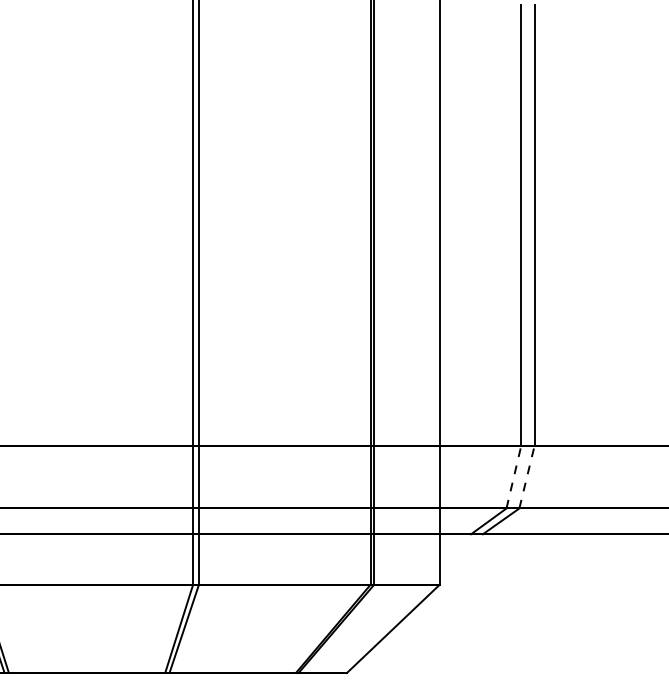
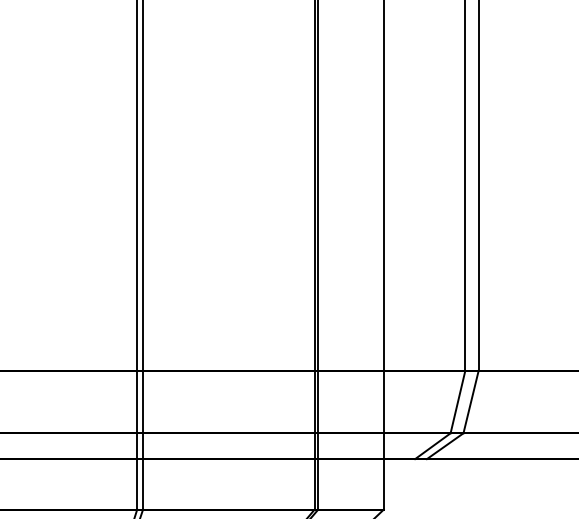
line: (513, 476) -> (457, 401), dashed -> solid
line: (527, 476) -> (471, 401), dashed -> solid

